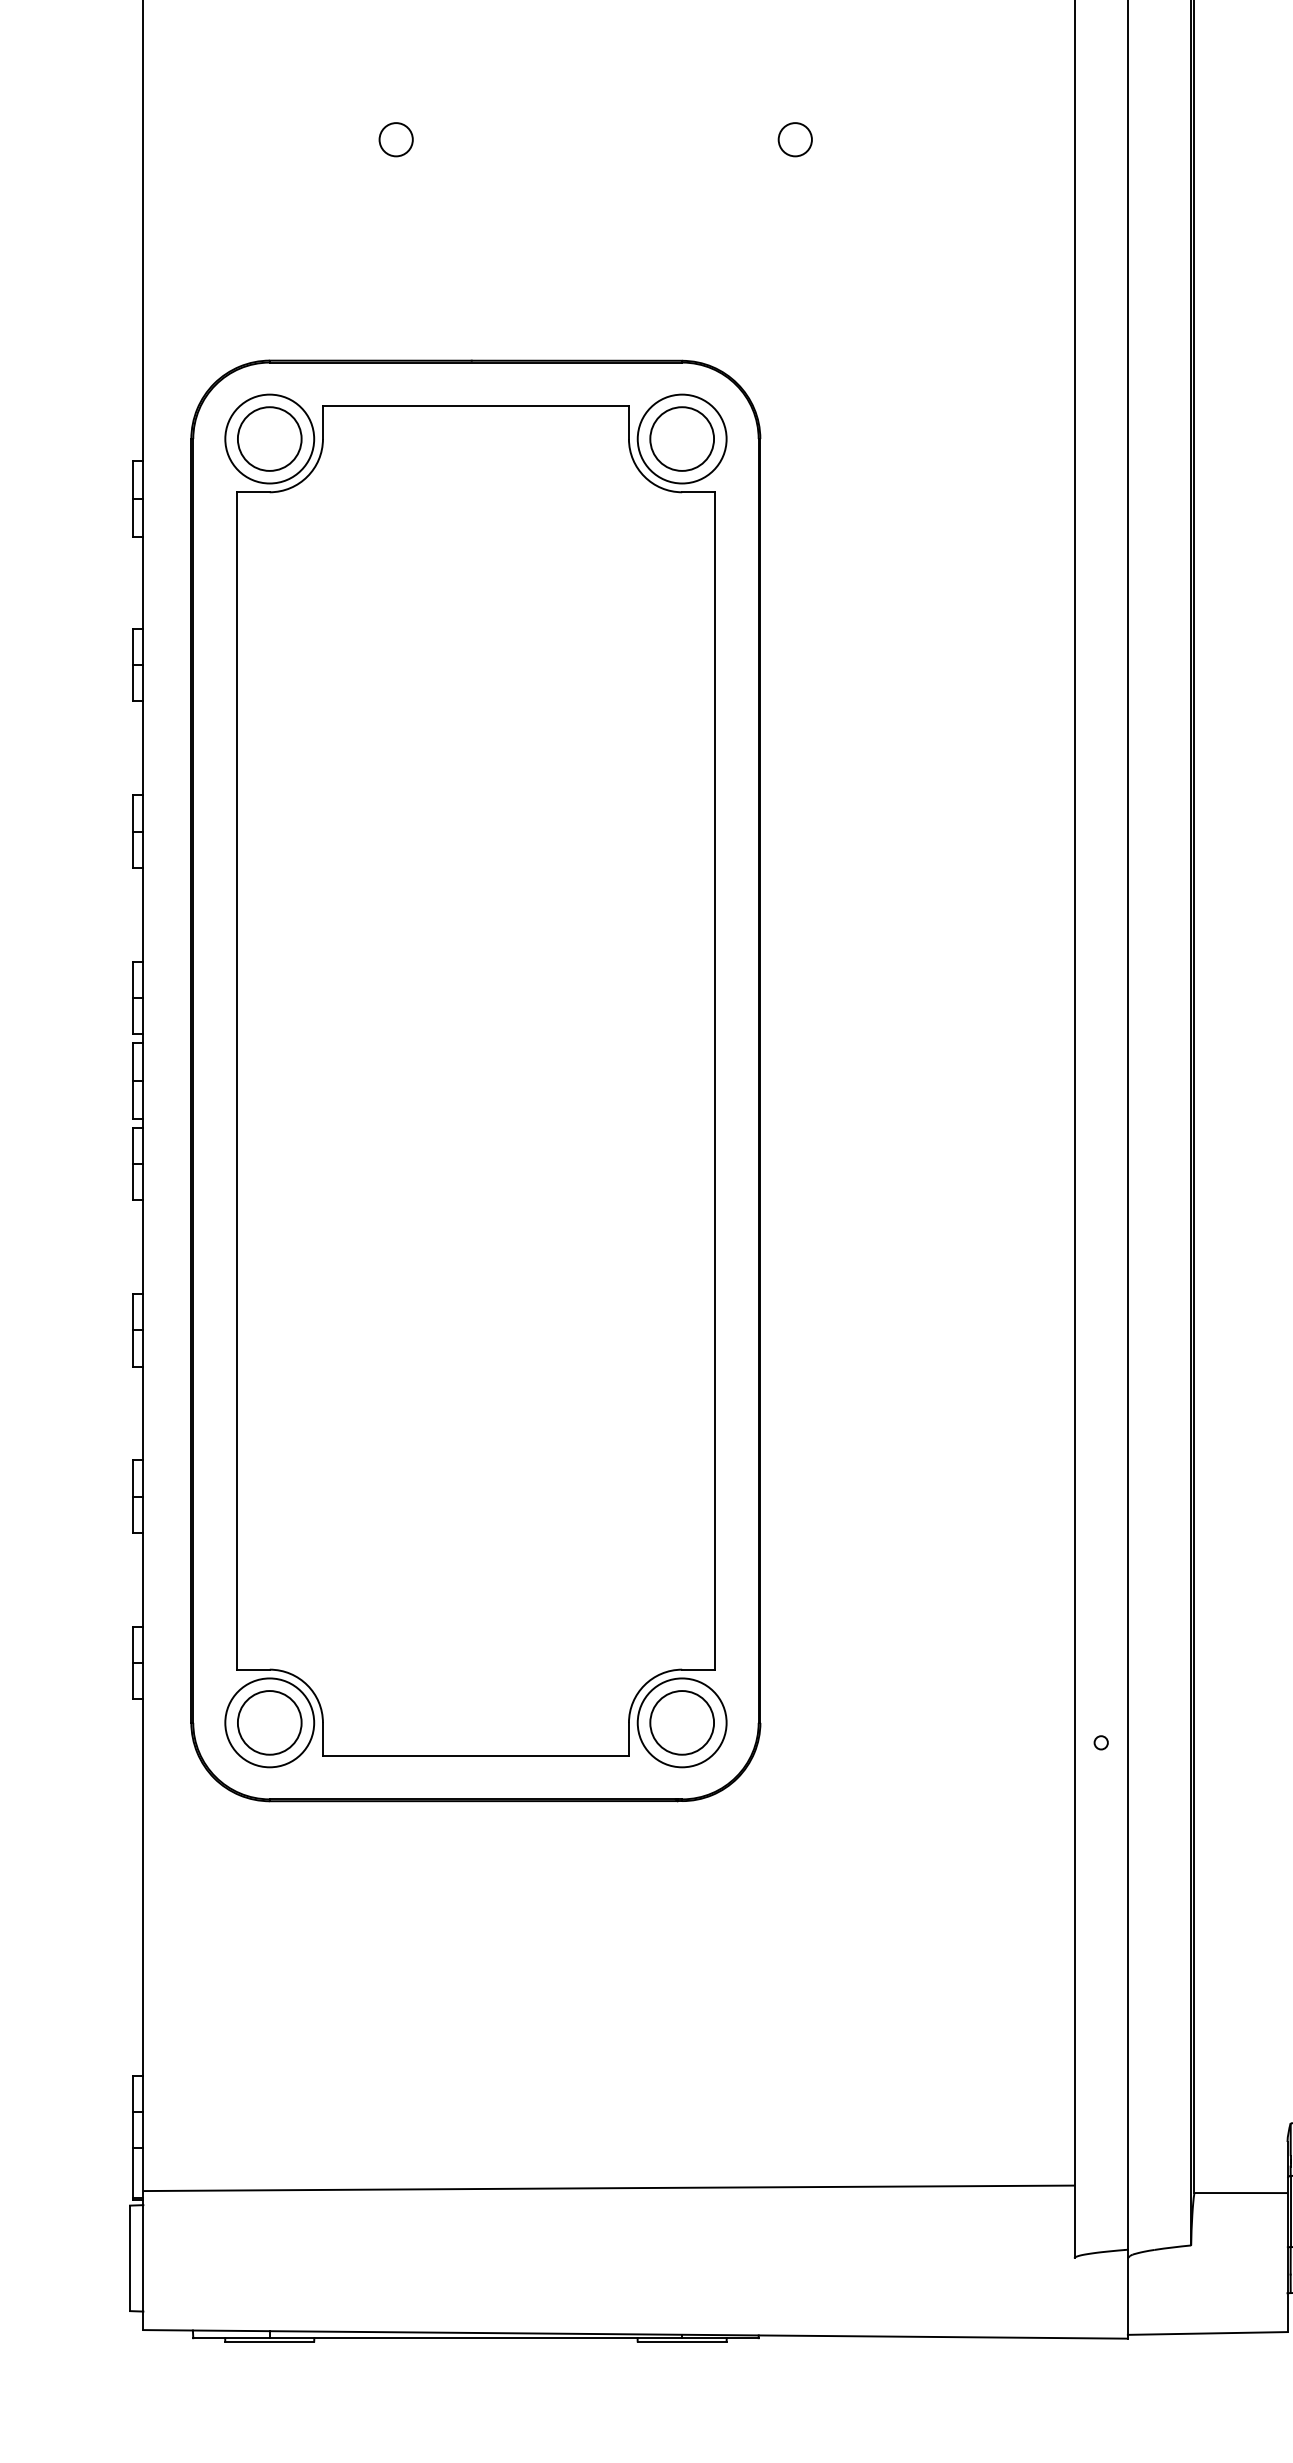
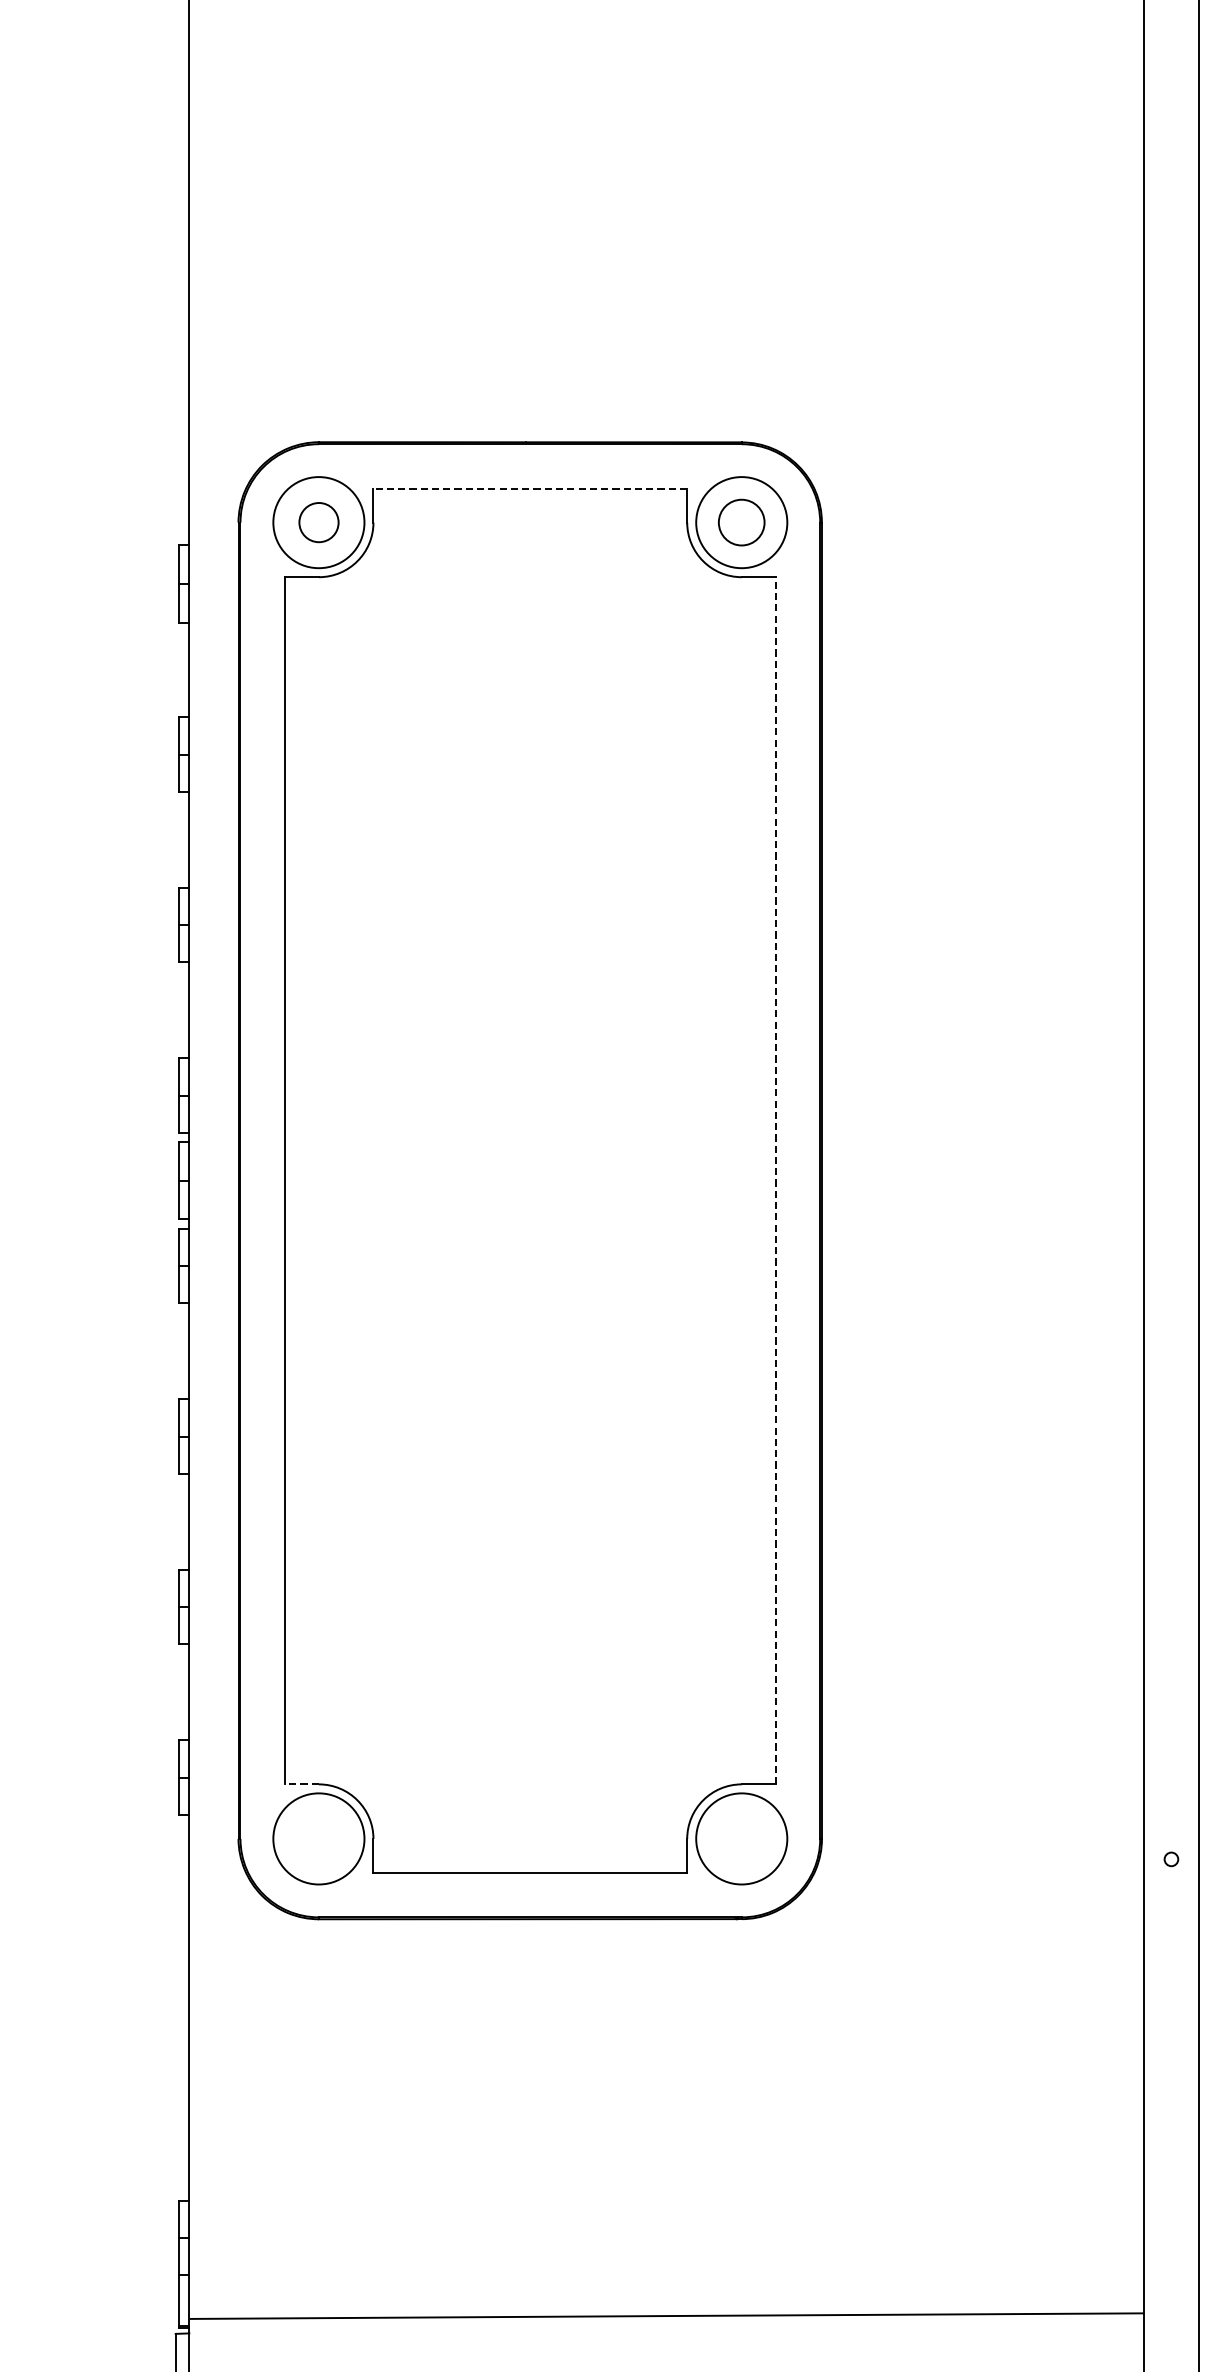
circle: (395, 139) -> (447, 215), removed
circle: (794, 139) -> (856, 215), removed
line: (475, 405) -> (529, 488), solid -> dashed
circle: (269, 438) -> (318, 522), size x0.6
circle: (681, 438) -> (741, 522), size x0.7
line: (715, 1080) -> (775, 1180), solid -> dashed
line: (253, 1669) -> (302, 1784), solid -> dashed
circle: (269, 1722) -> (318, 1838), removed
circle: (681, 1722) -> (741, 1838), removed

